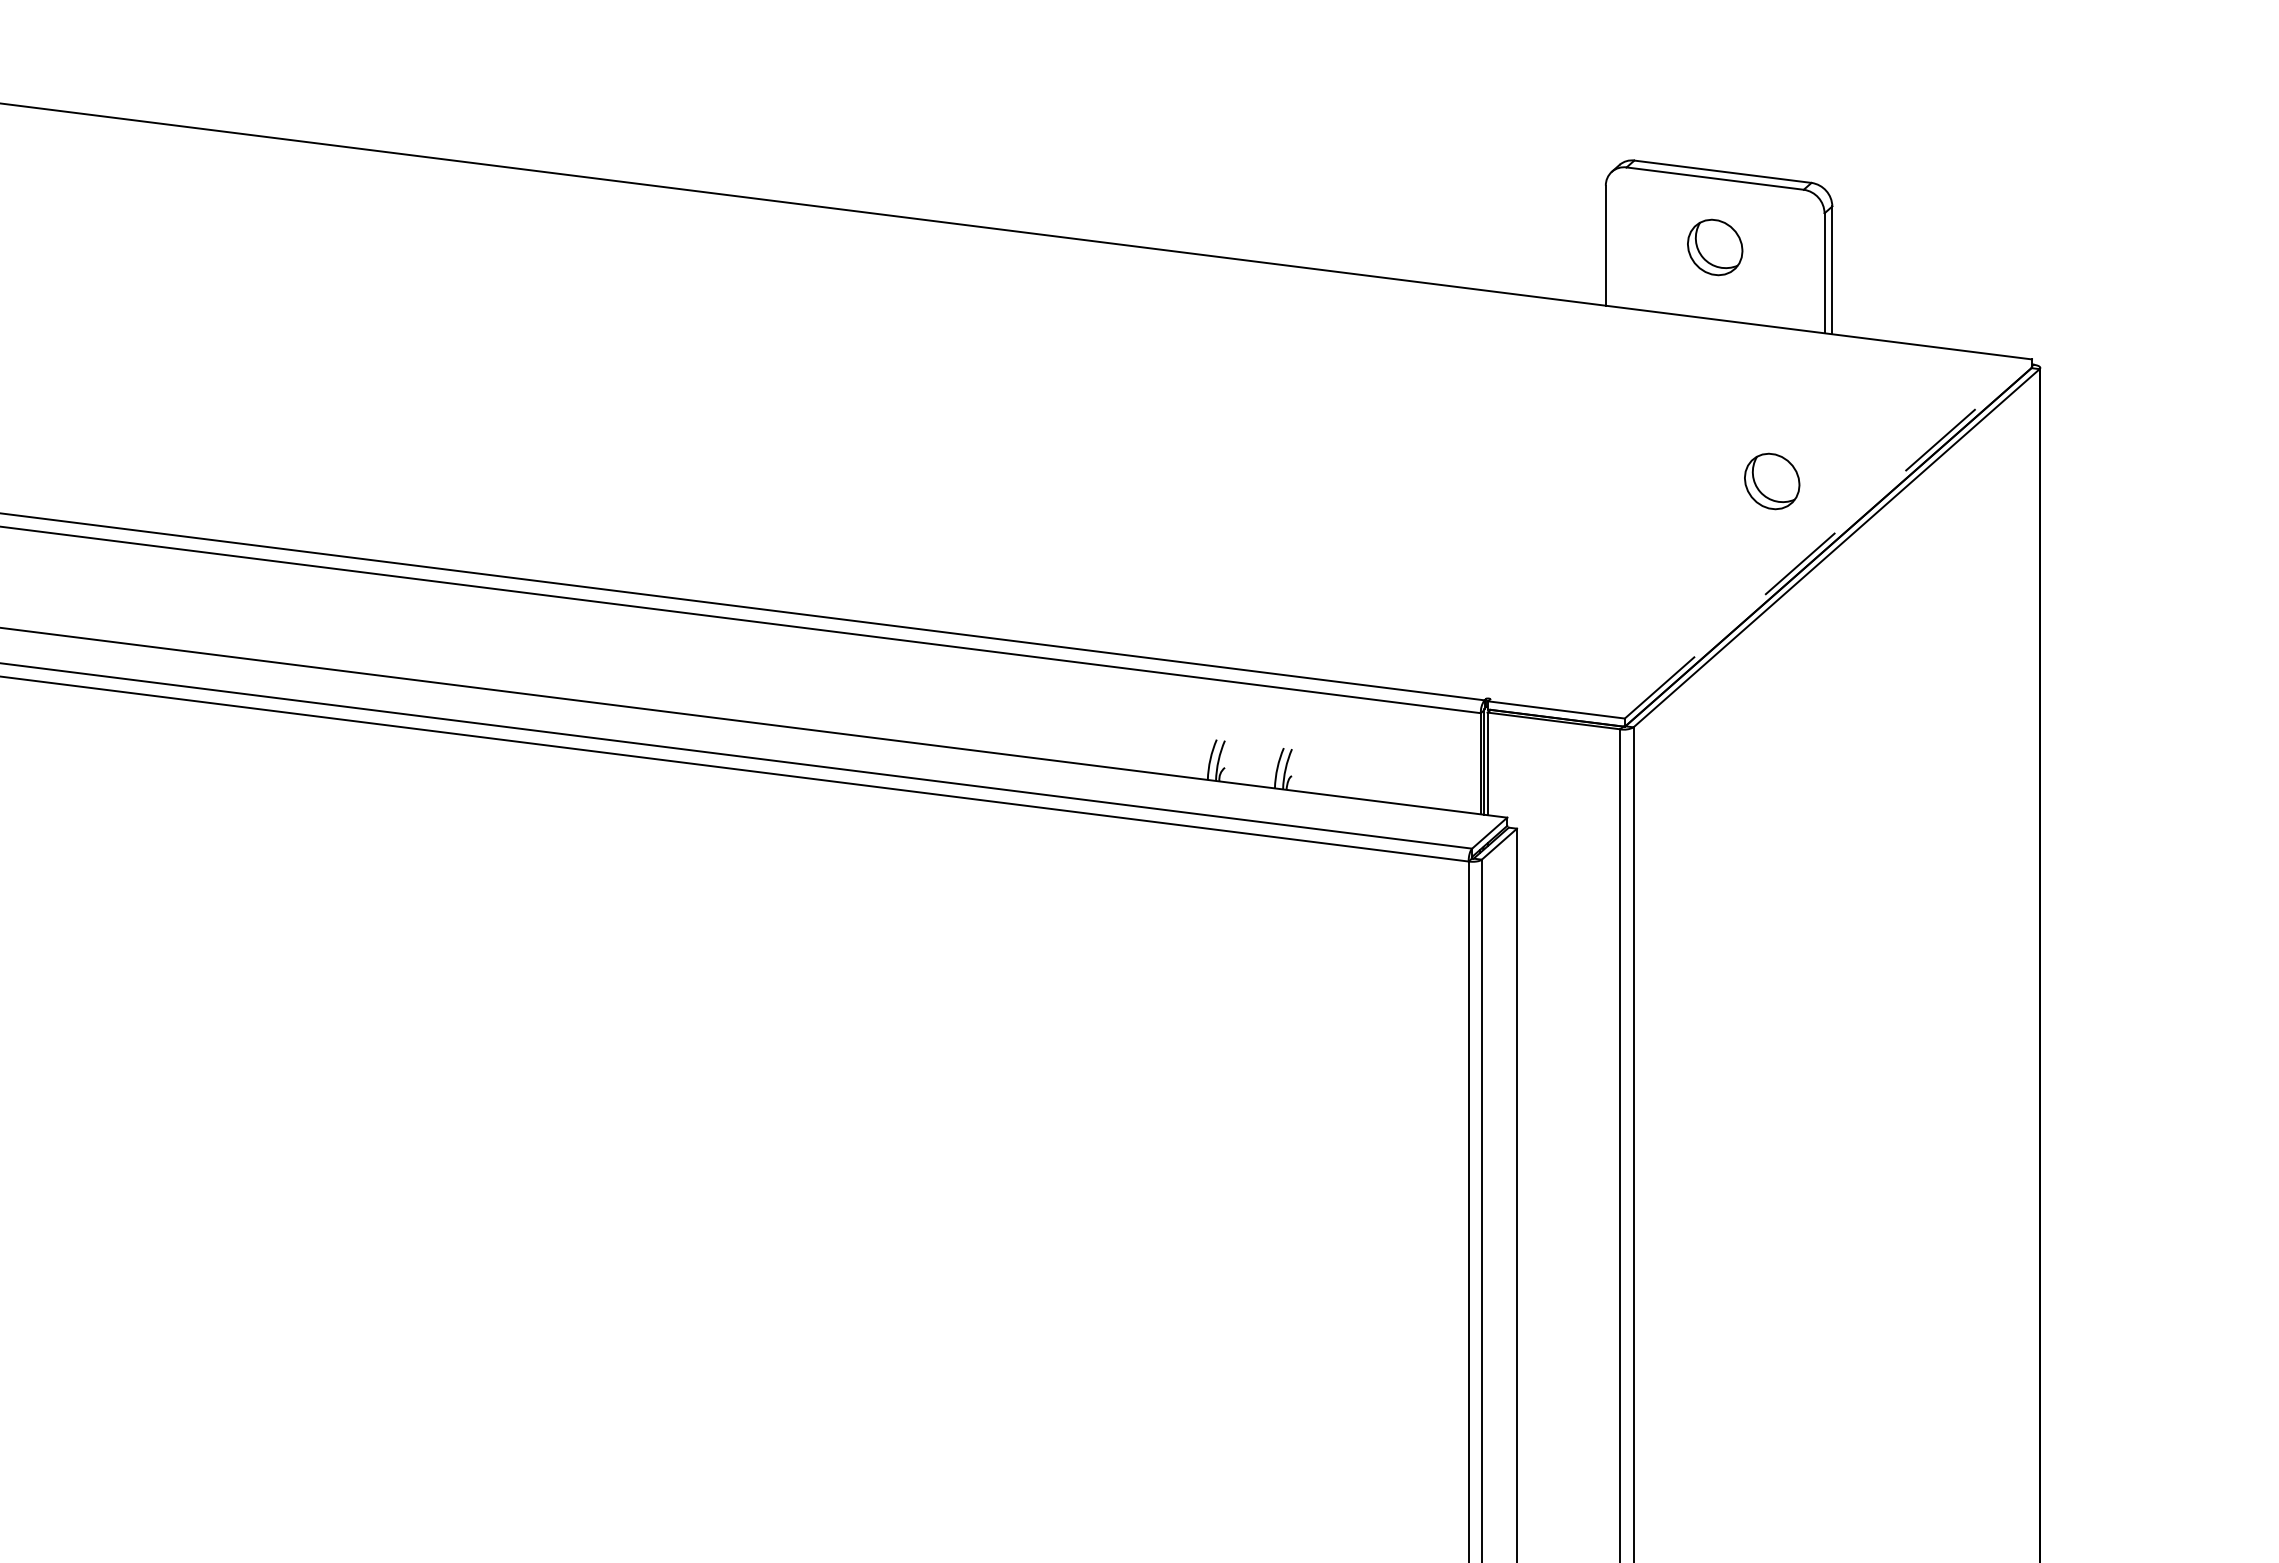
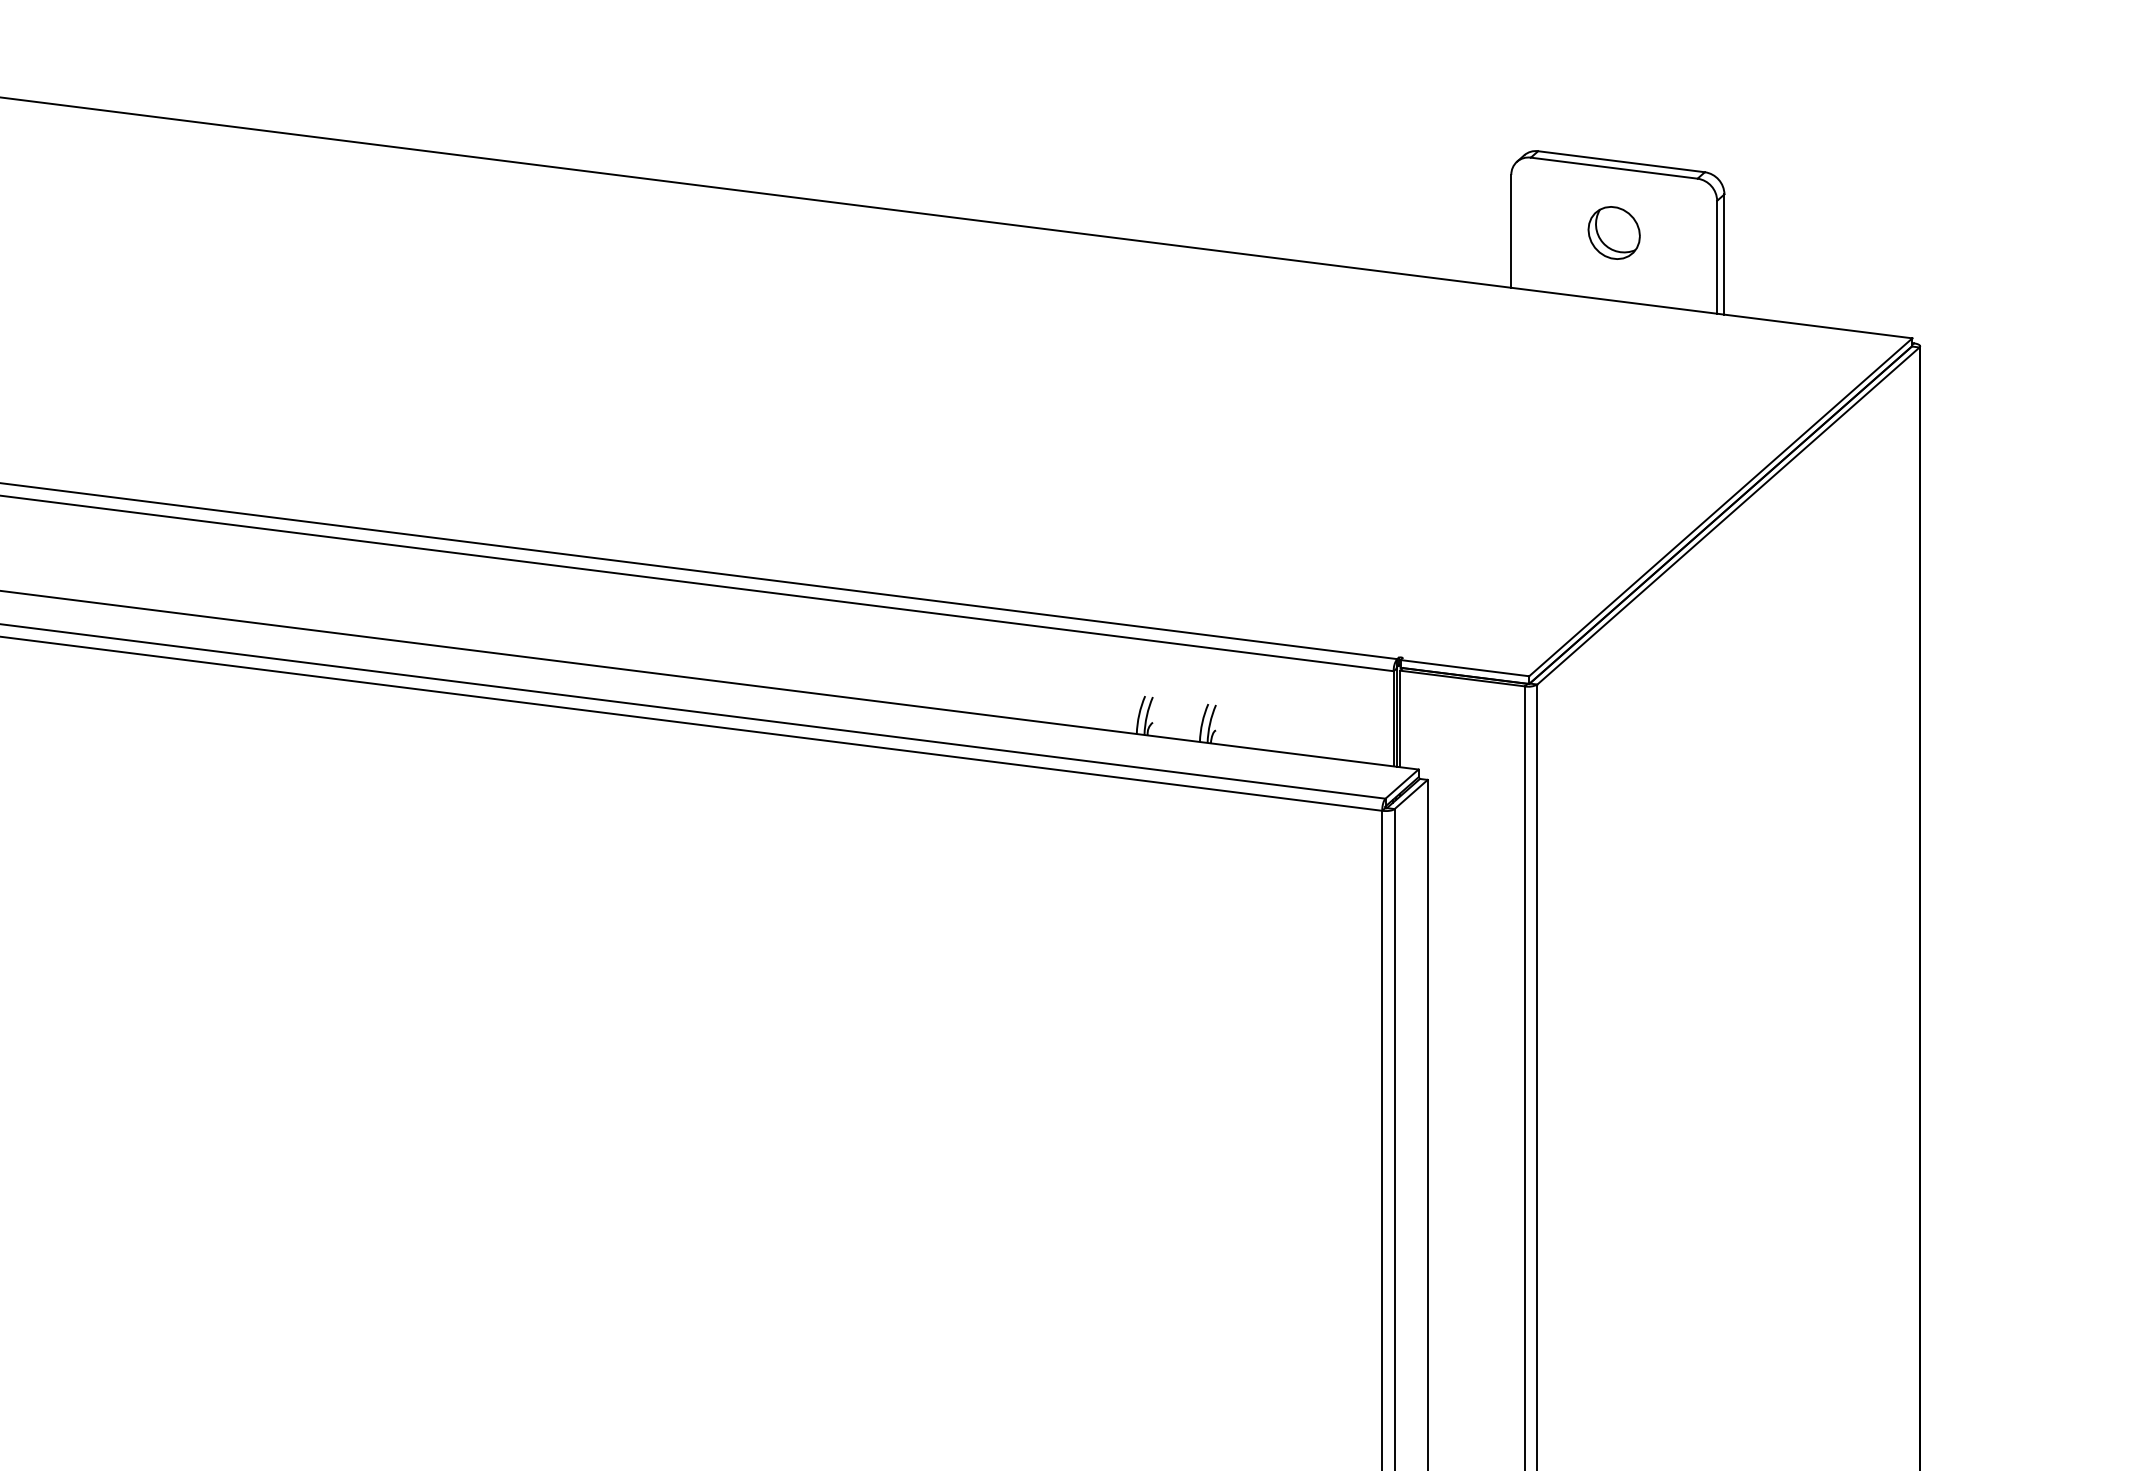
part: (1772, 481) -> (1668, 453), removed
line: (1828, 538) -> (1720, 506), dashed -> solid

